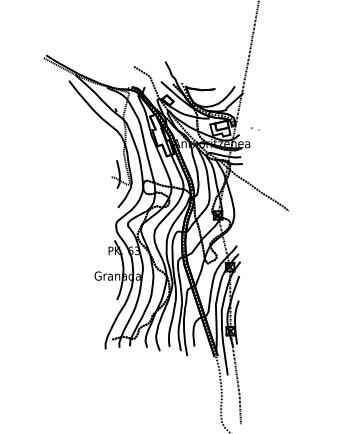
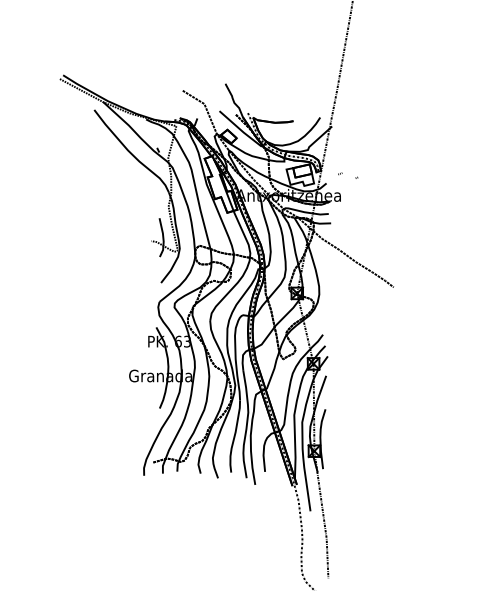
part: (254, 128) -> (346, 174), size x1.6

